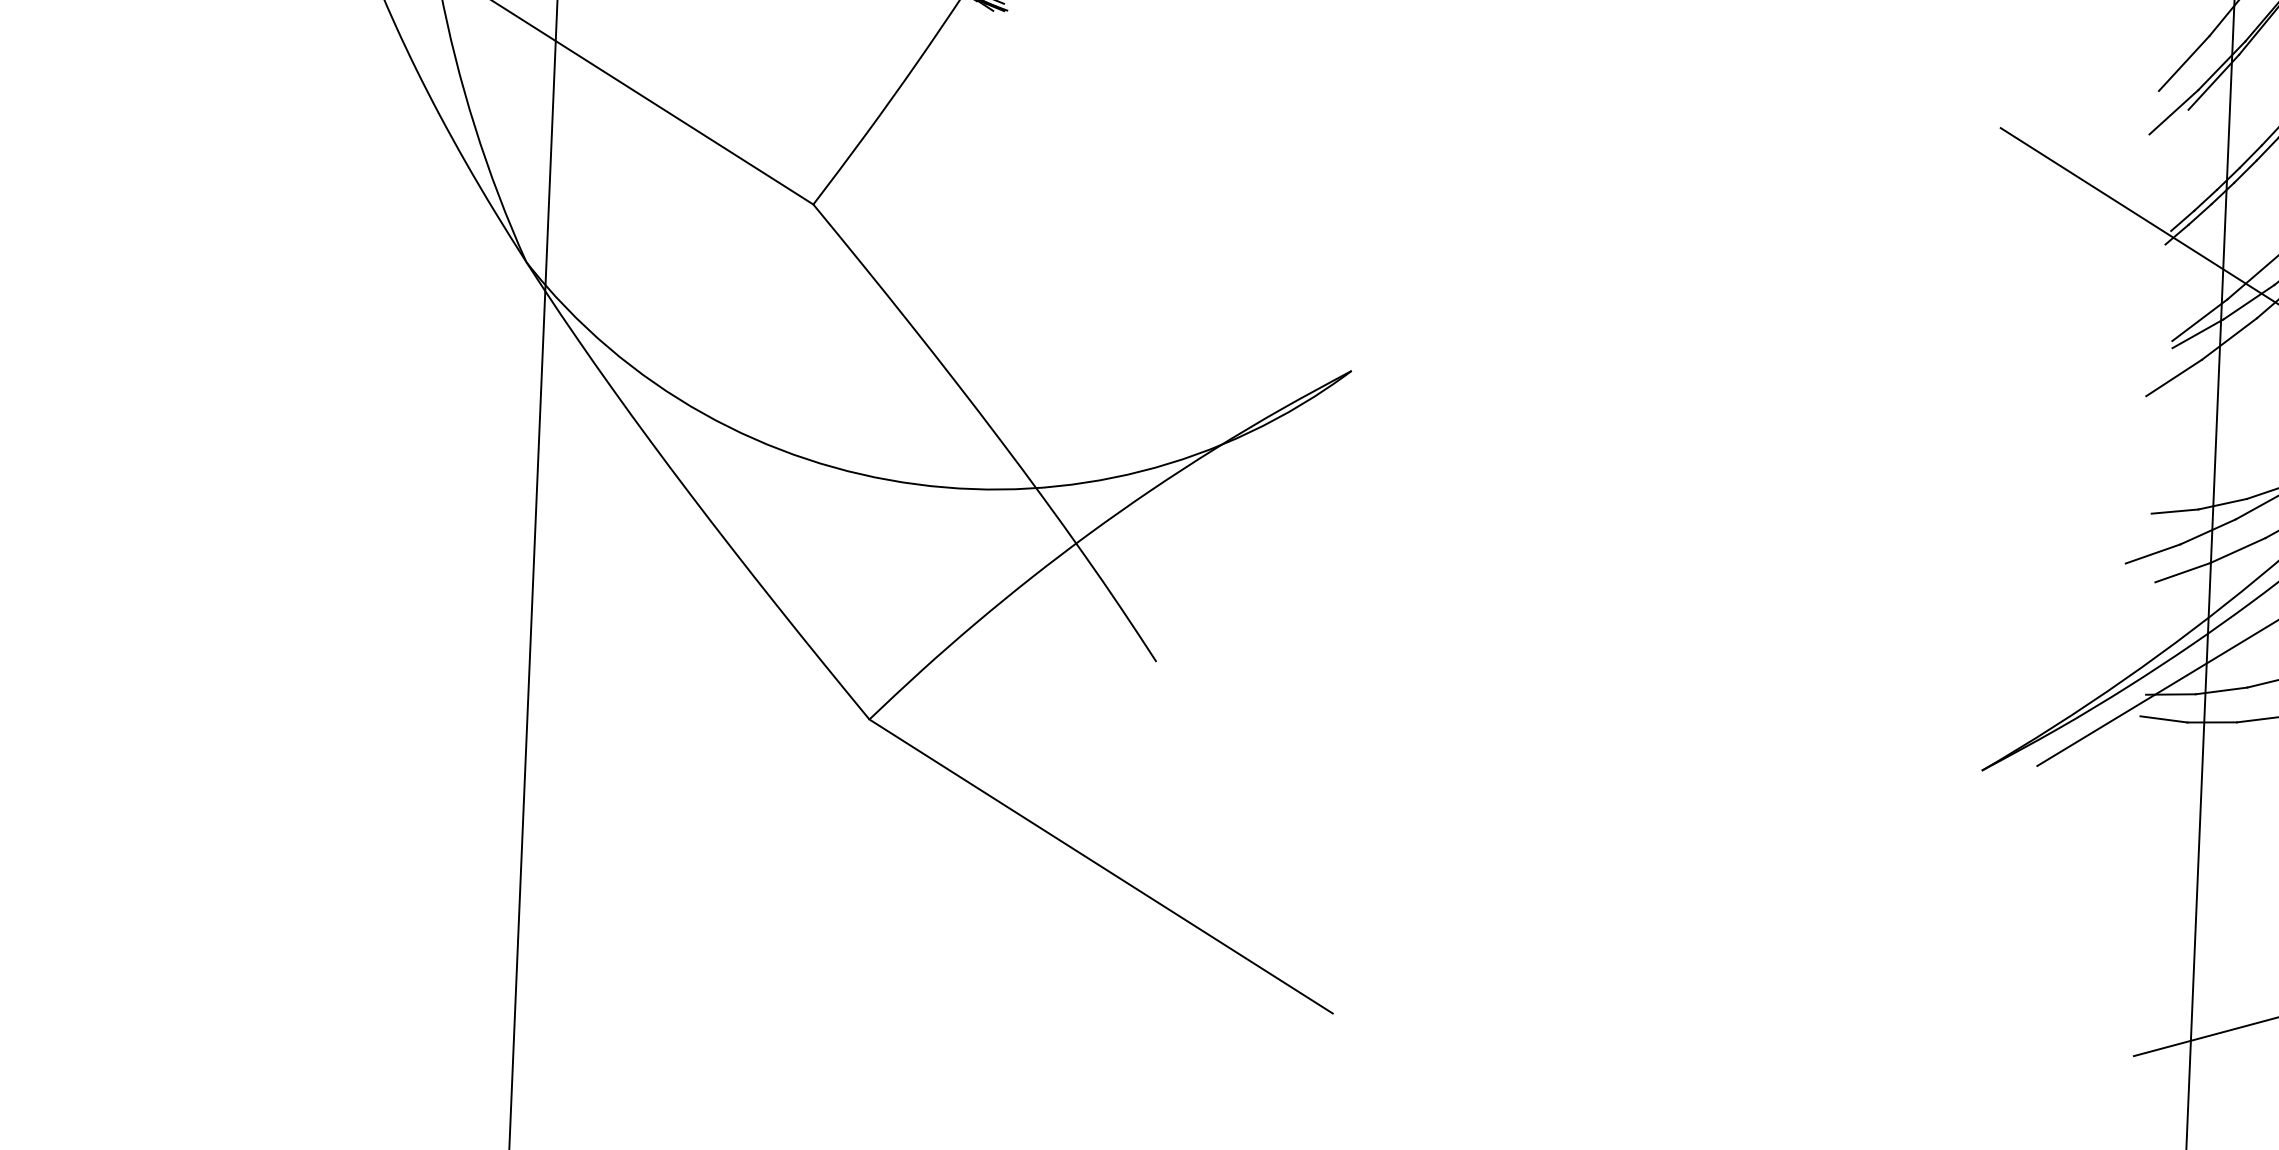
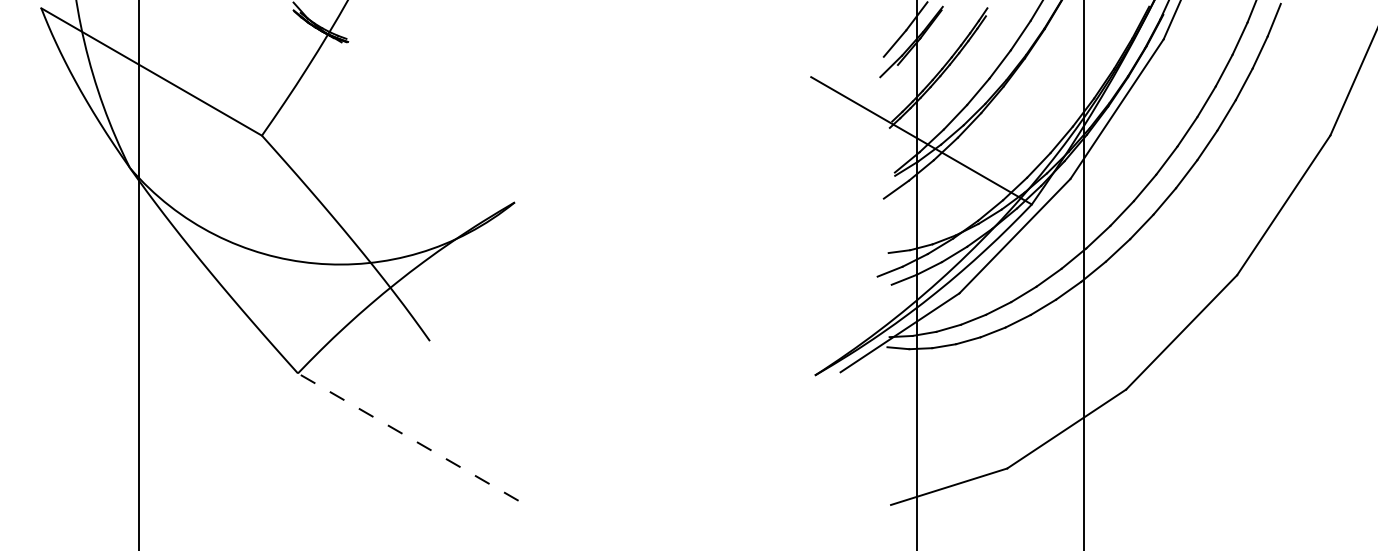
line: (1099, 865) -> (407, 436), solid -> dashed

